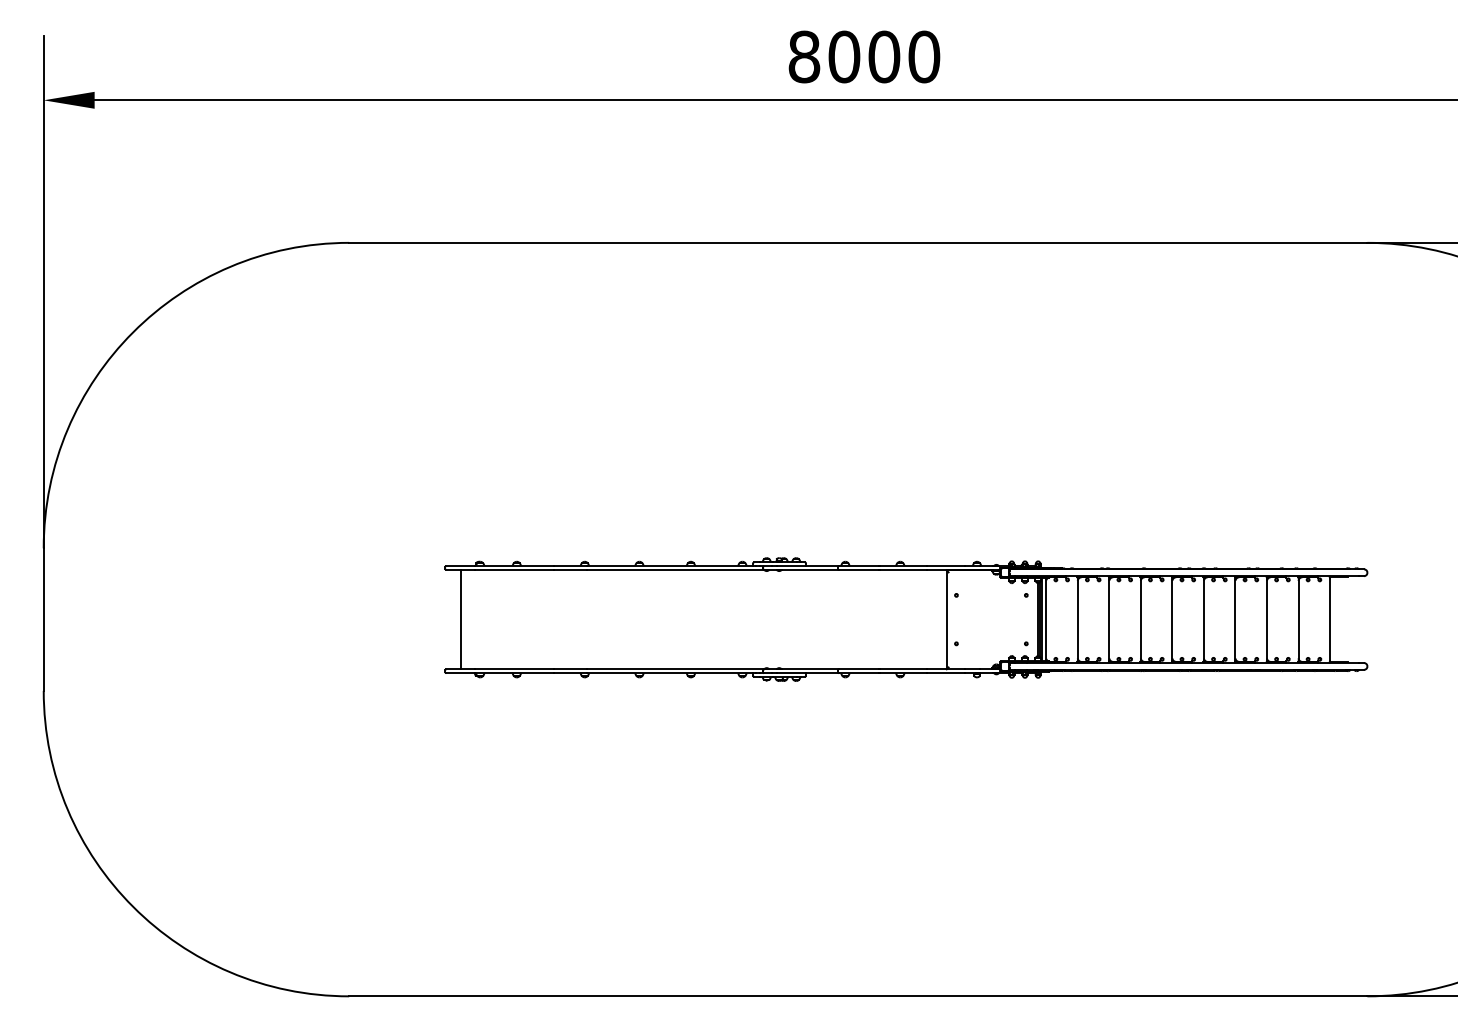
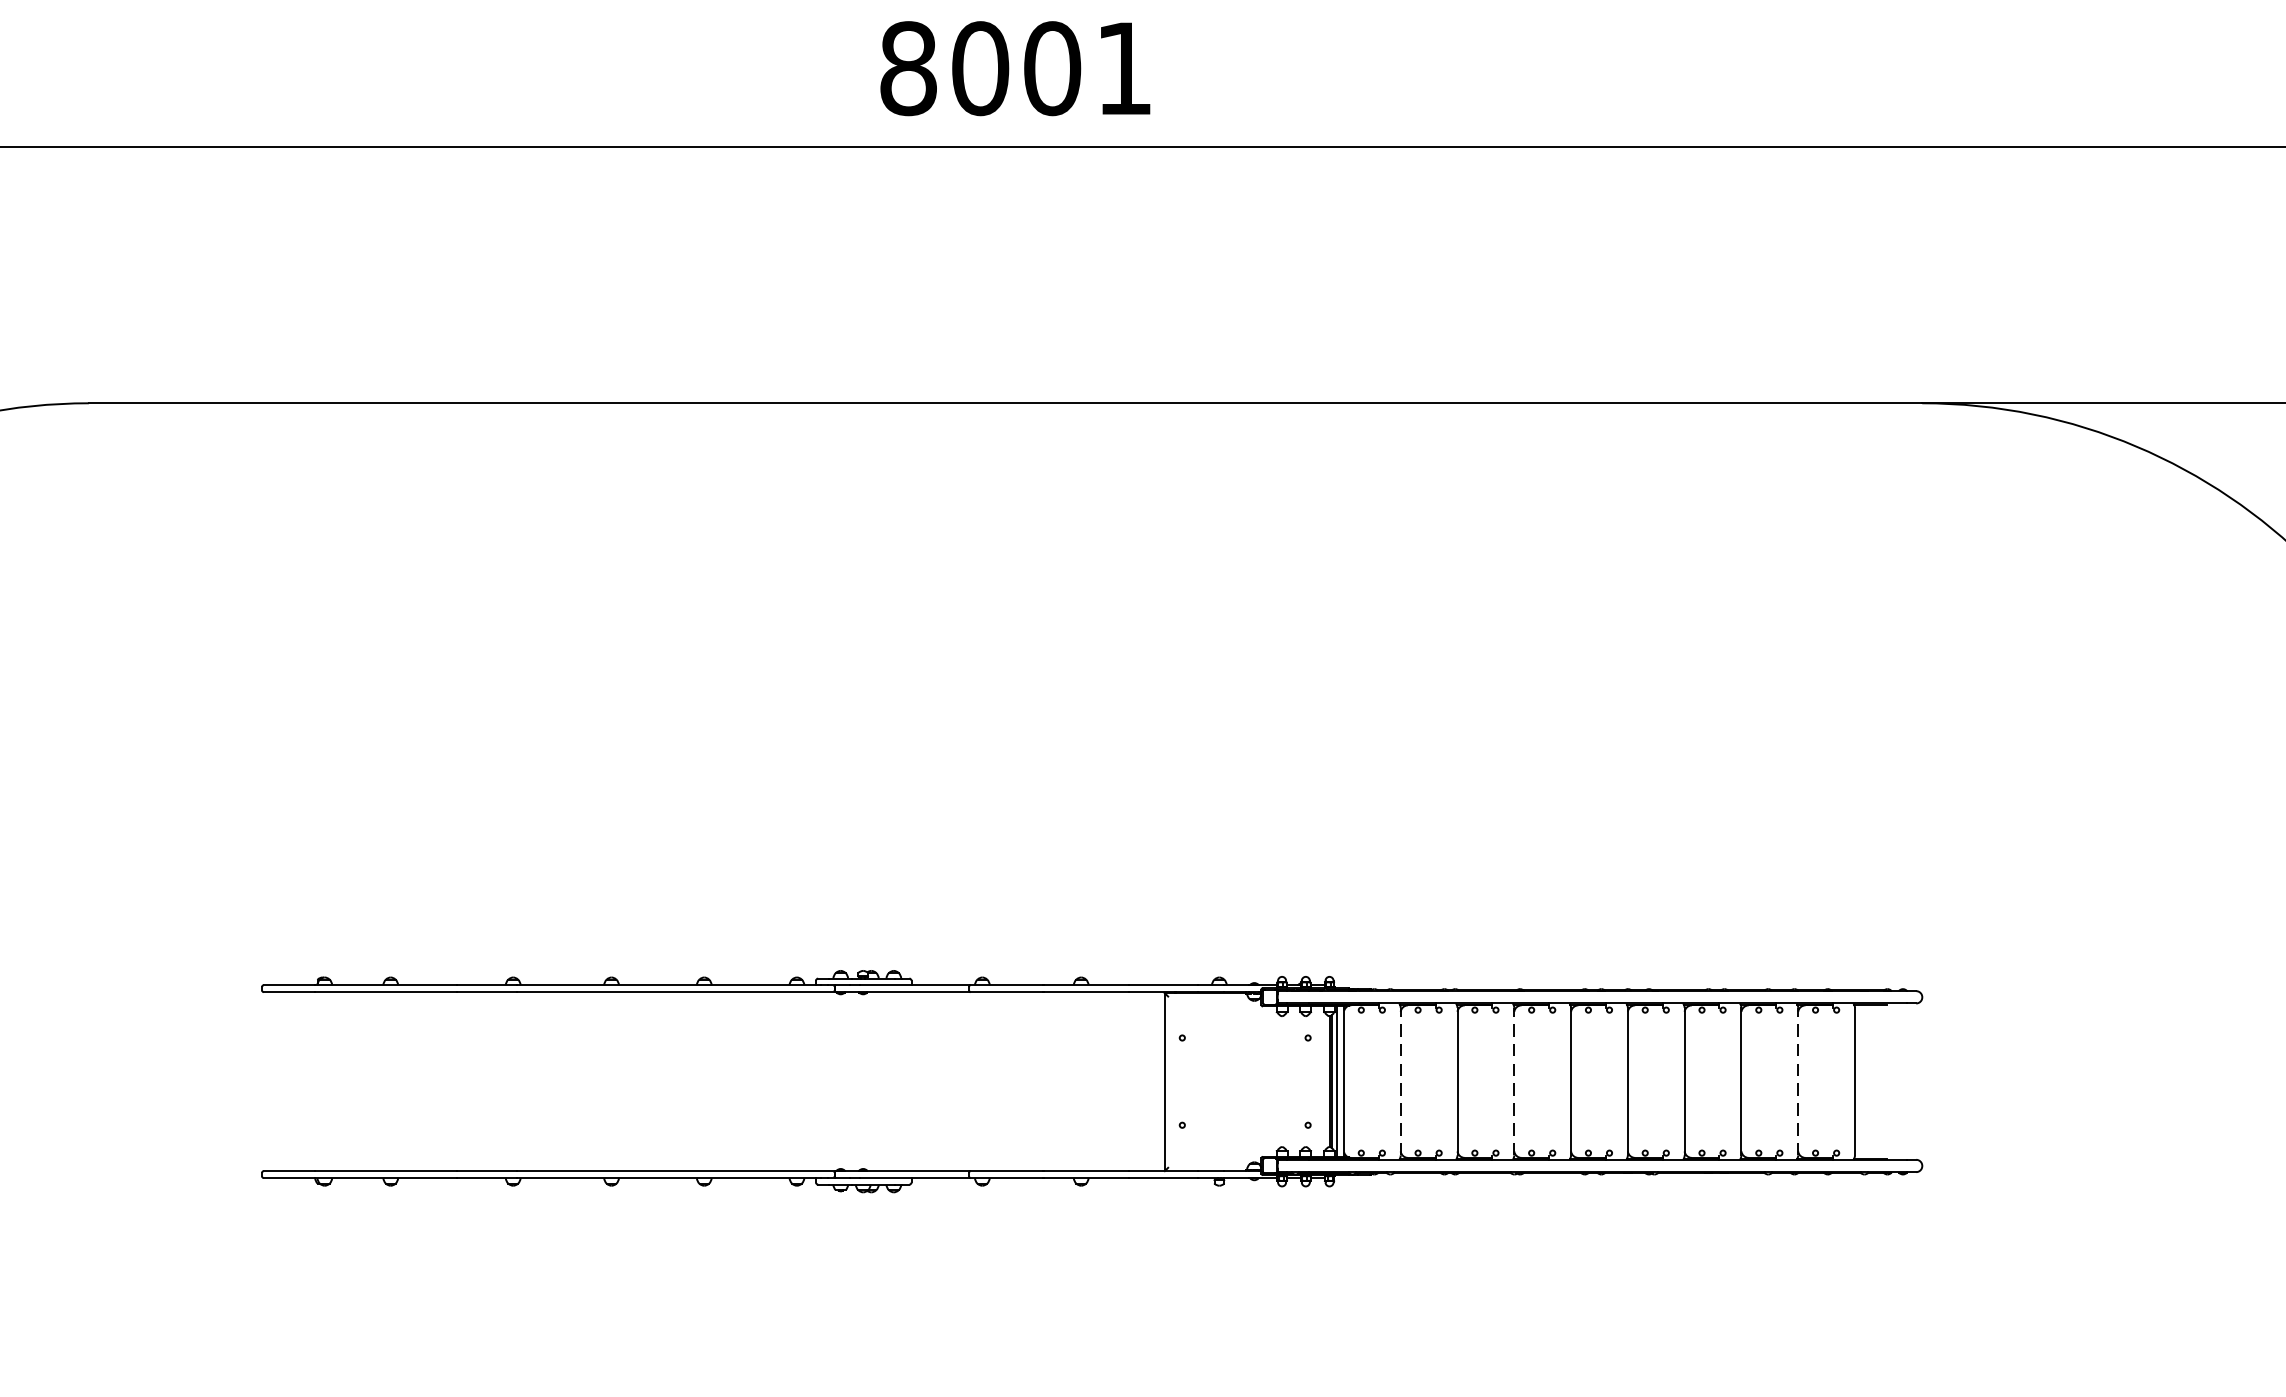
text: (924, 56) -> (1124, 67), 8000 -> 8001
line: (460, 619) -> (289, 1081), removed
line: (1077, 619) -> (1400, 1081), solid -> dashed
line: (1140, 619) -> (1513, 1081), solid -> dashed
line: (1298, 619) -> (1798, 1081), solid -> dashed

